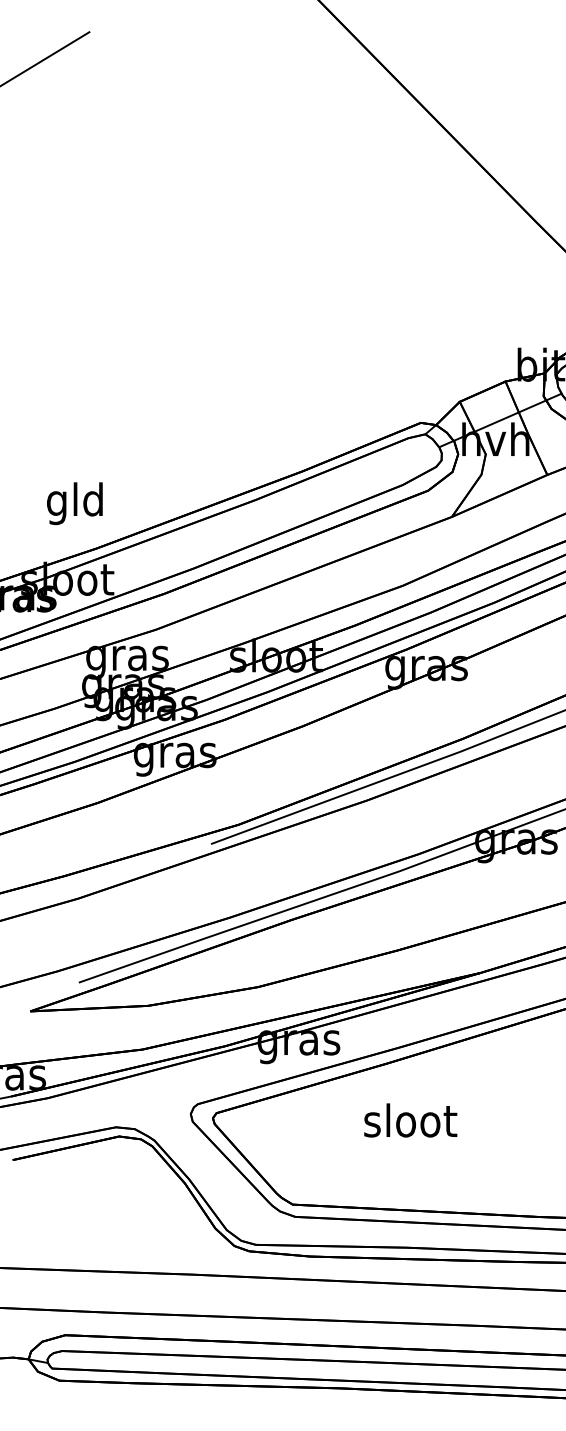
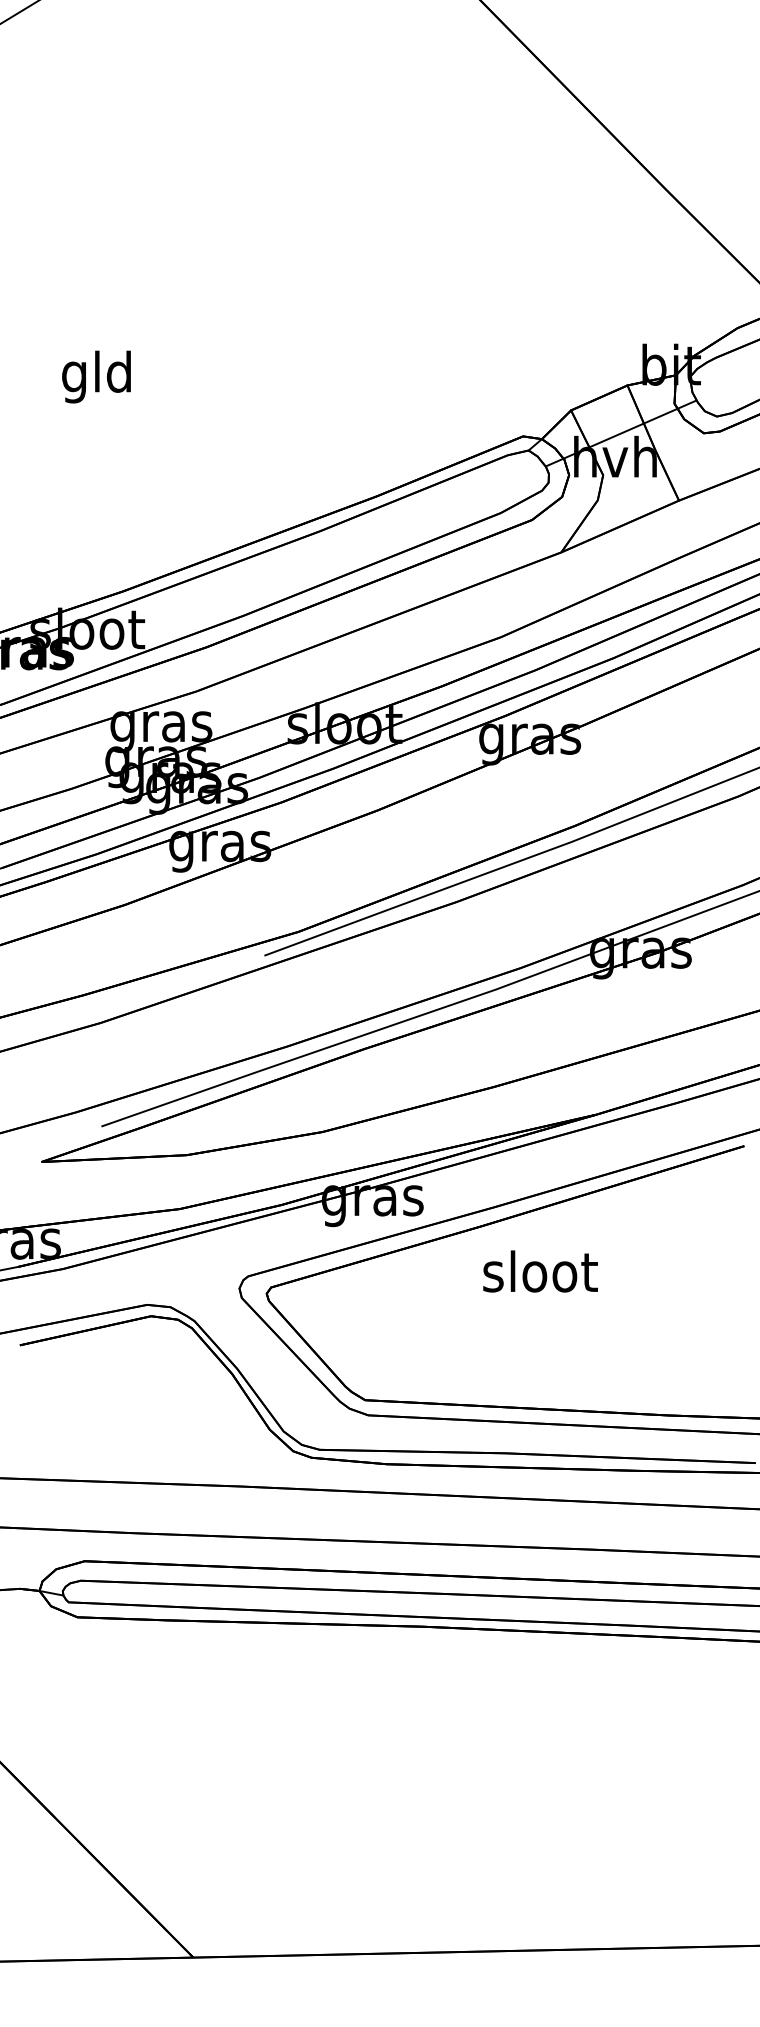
text: (74, 503) -> (96, 376), moved
text: (410, 1120) -> (540, 1271), moved

